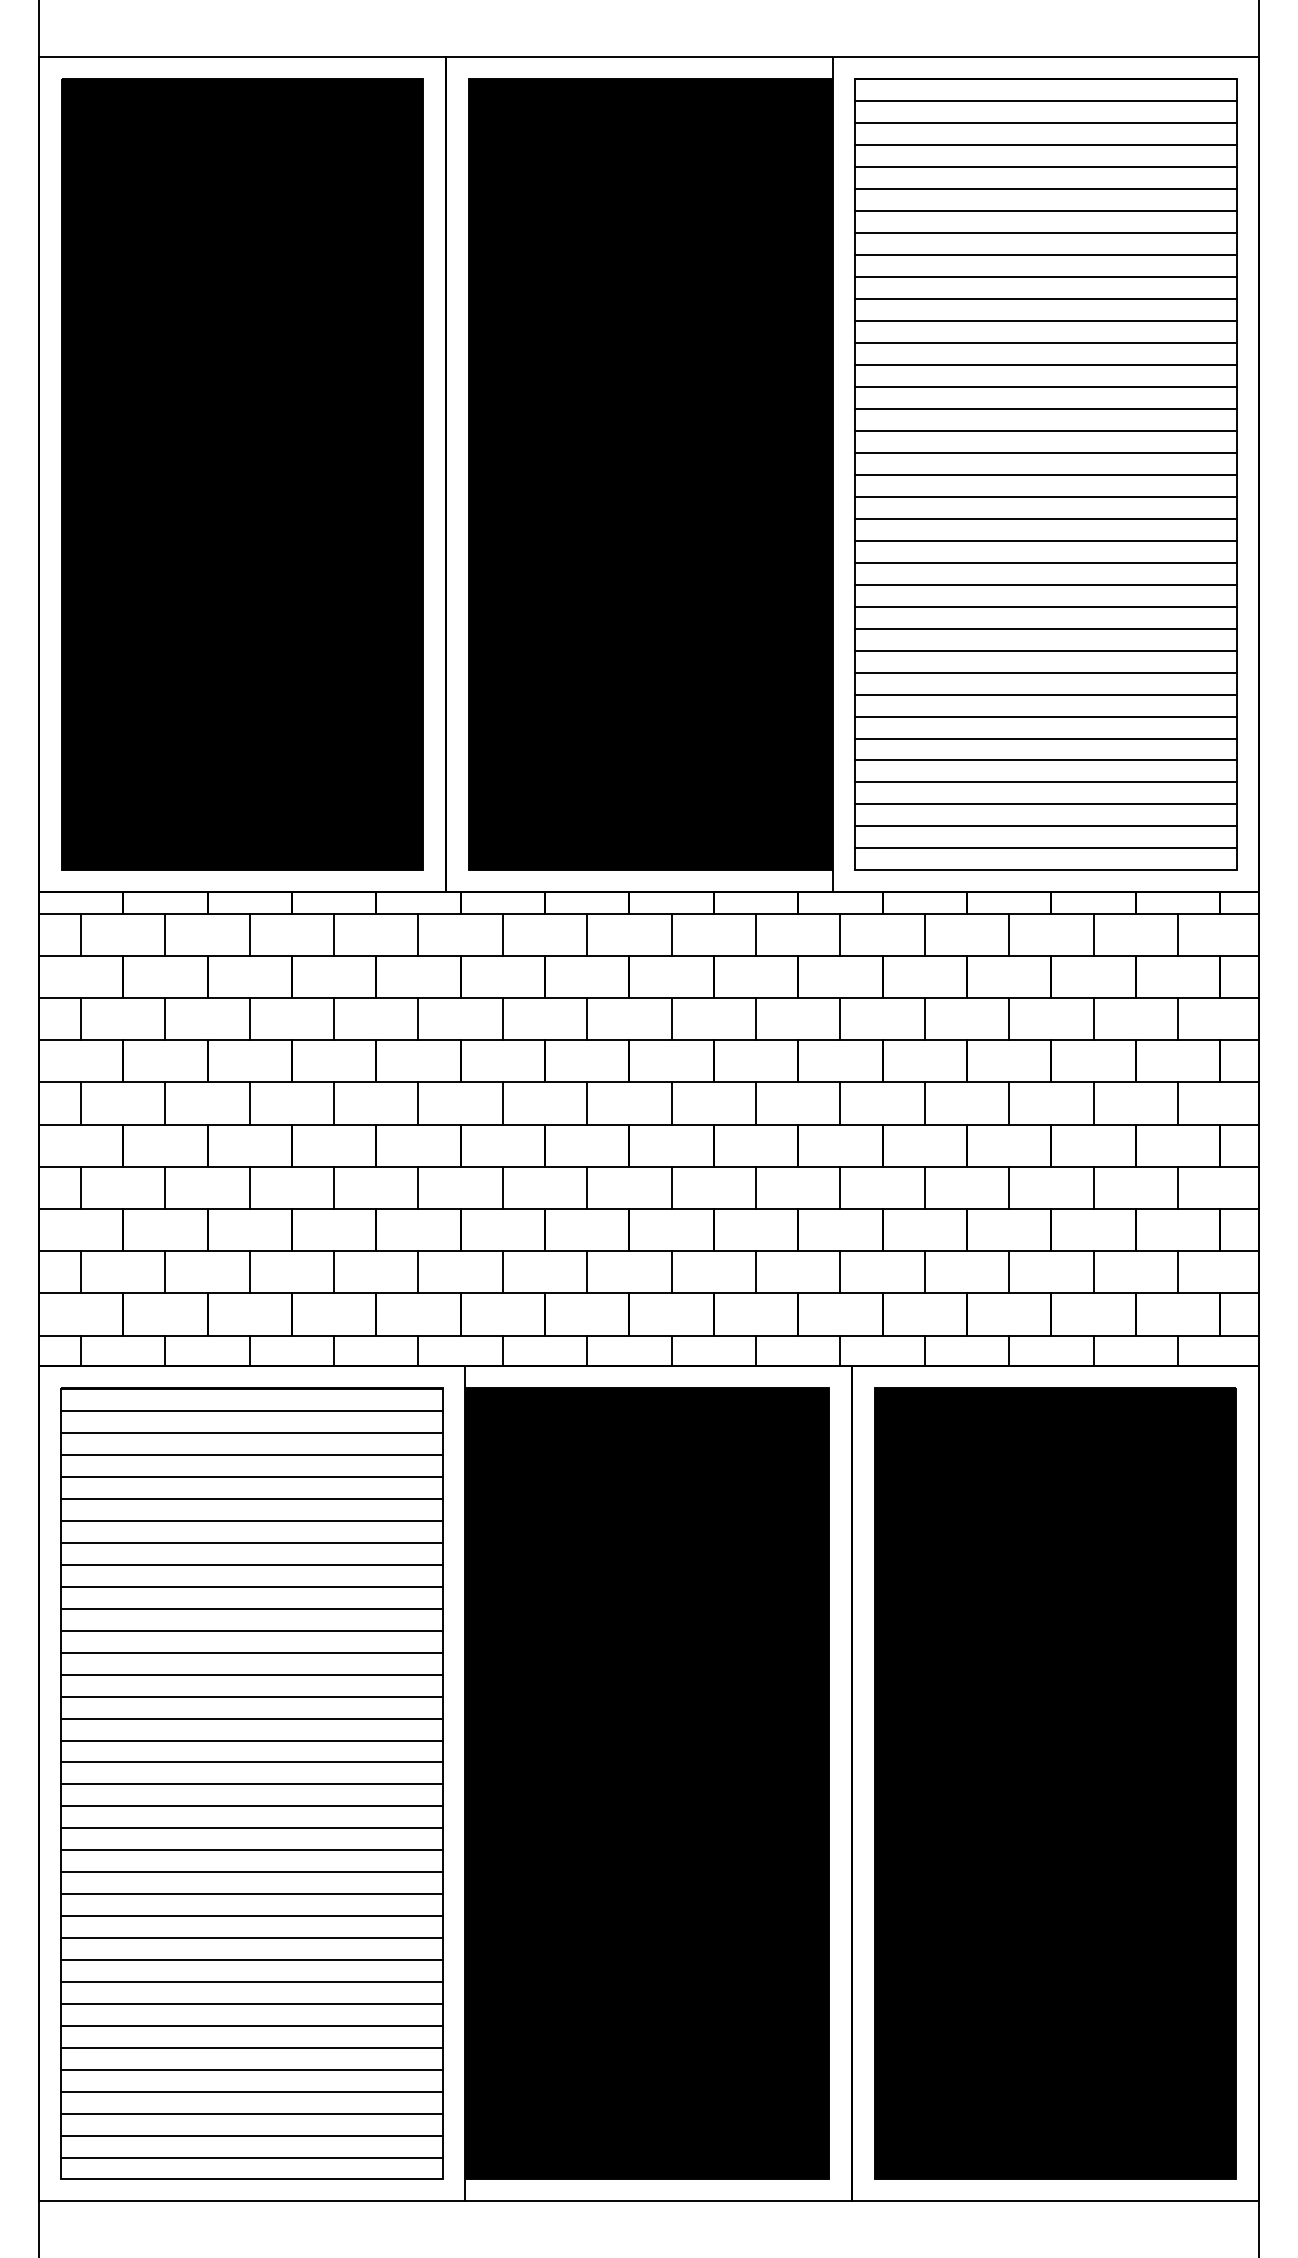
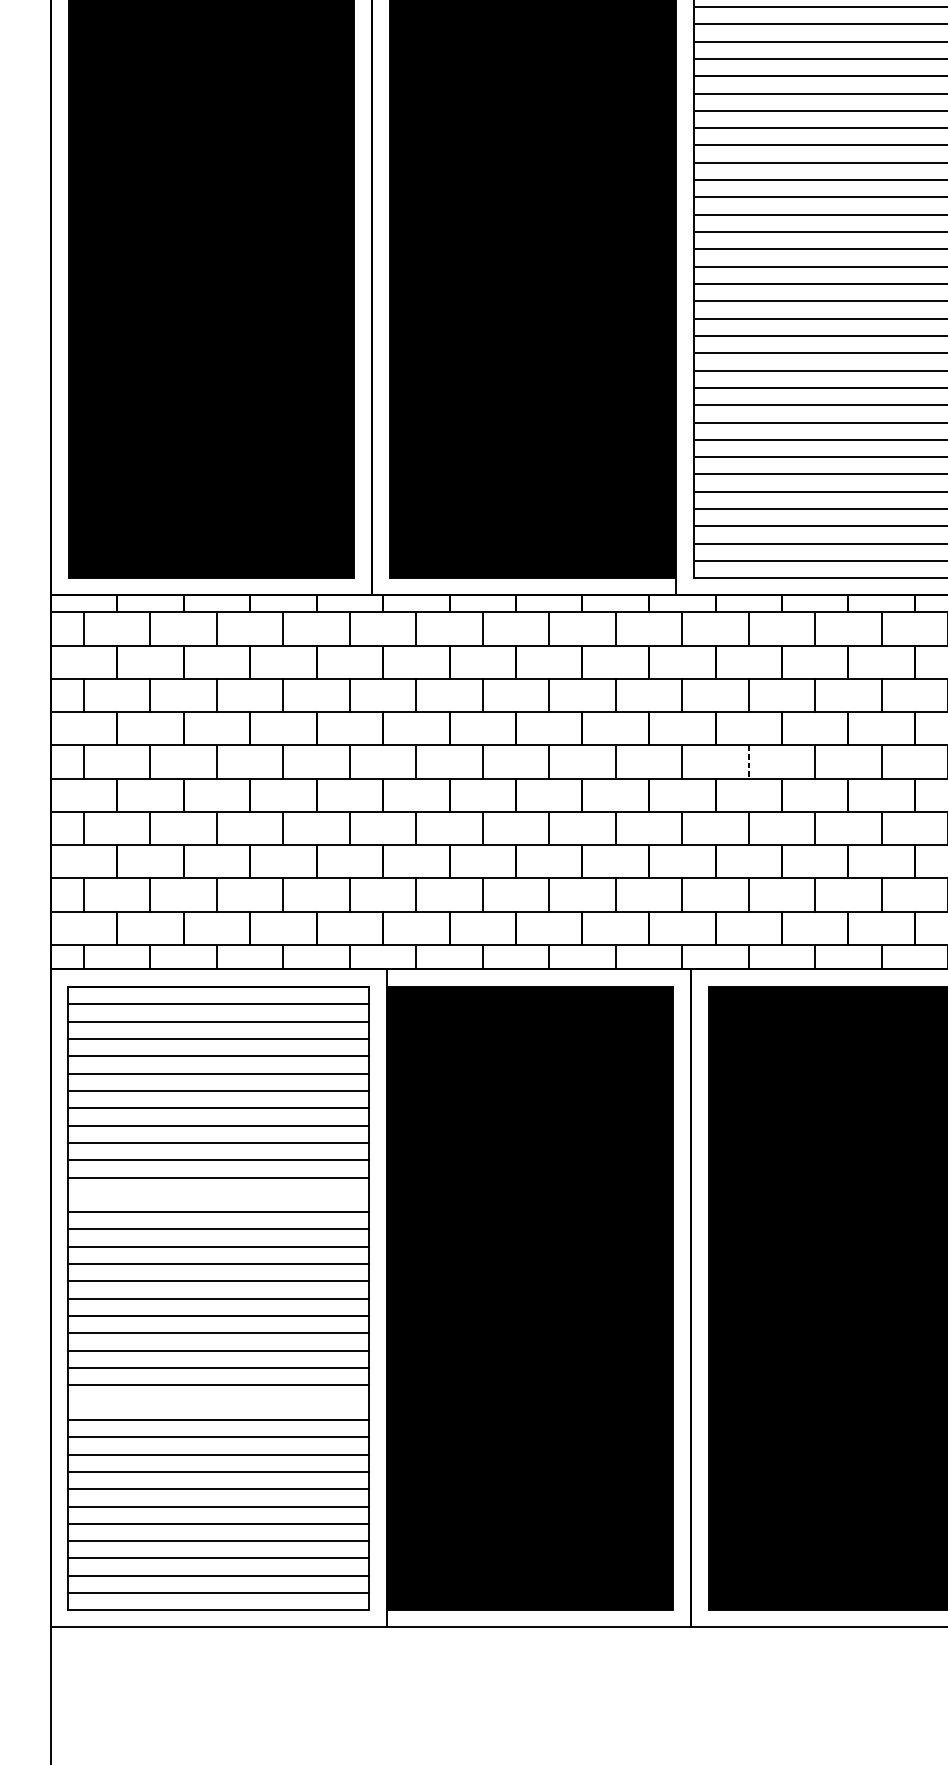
line: (924, 1104) -> (748, 762), solid -> dashed
line: (251, 1652) -> (218, 1194), removed
line: (251, 1916) -> (218, 1402), removed

